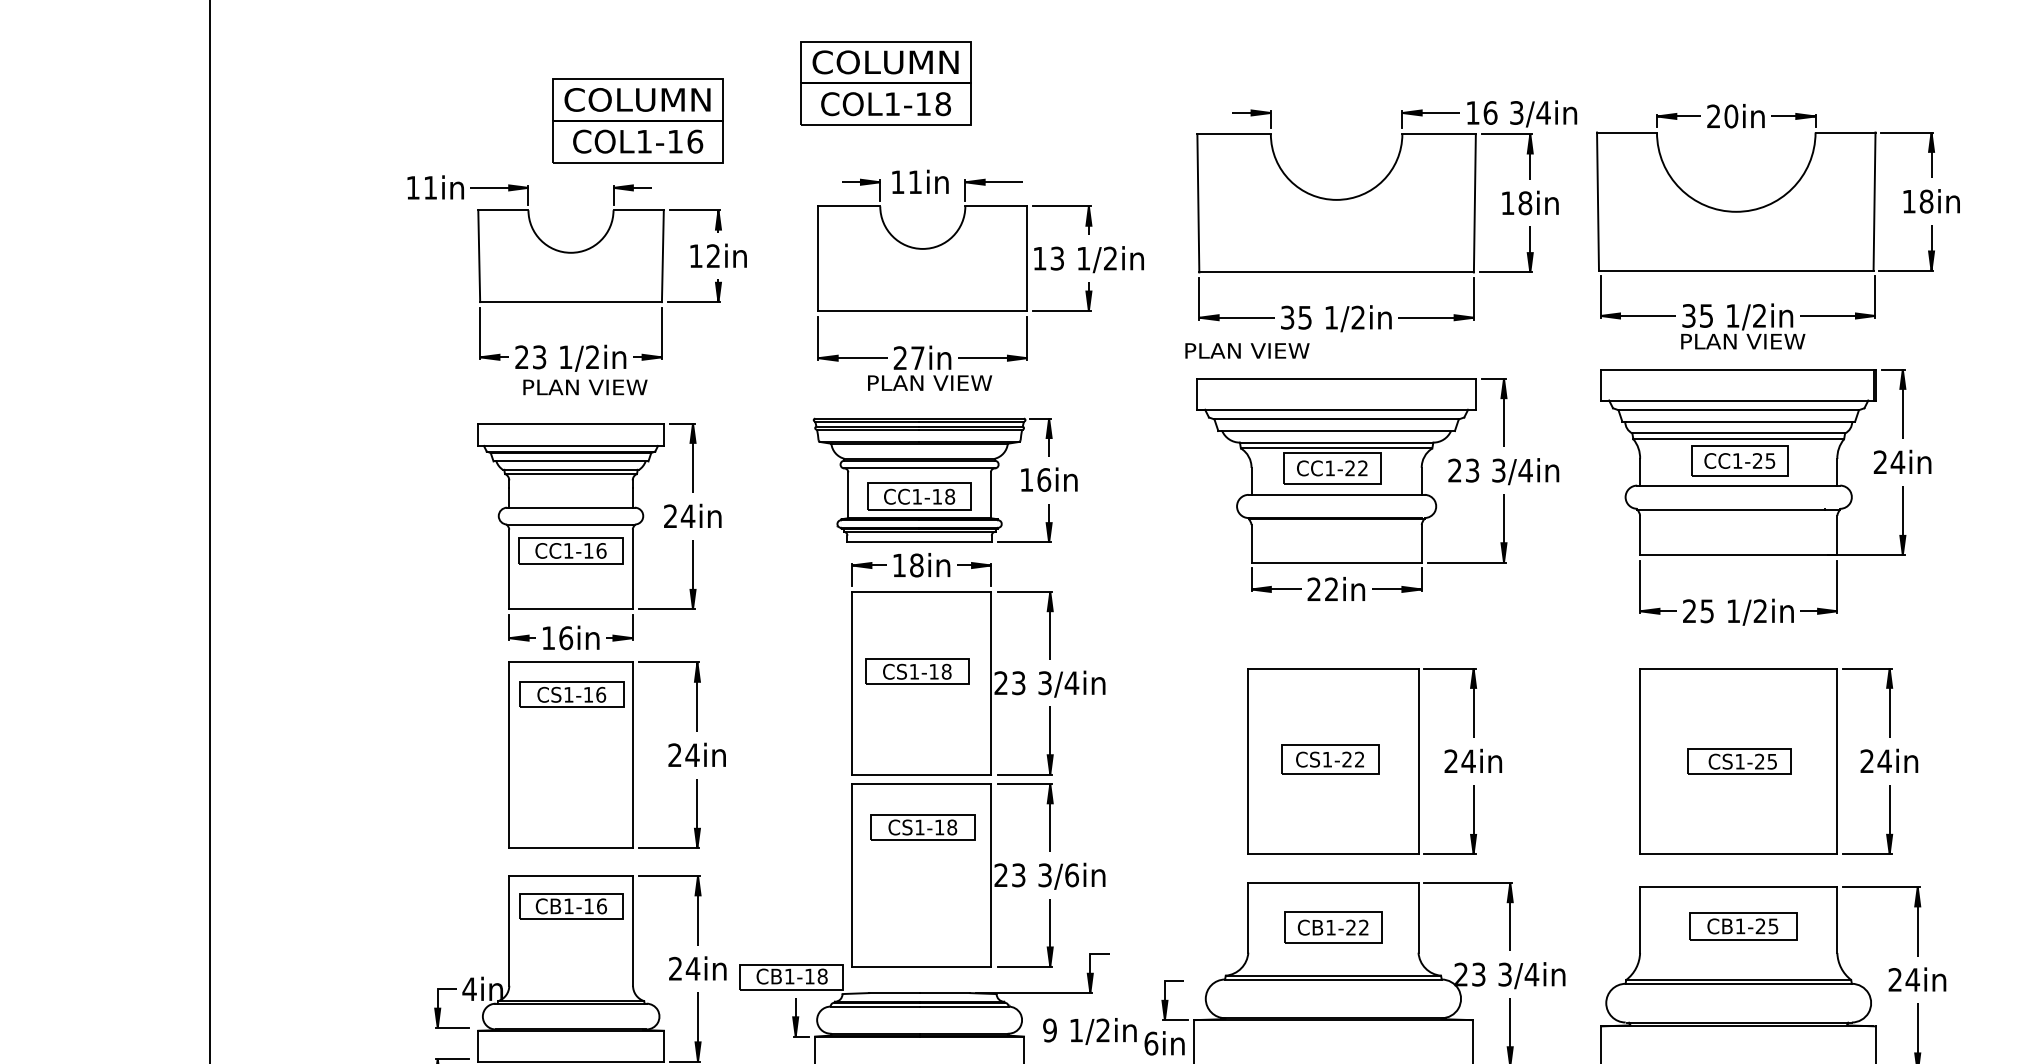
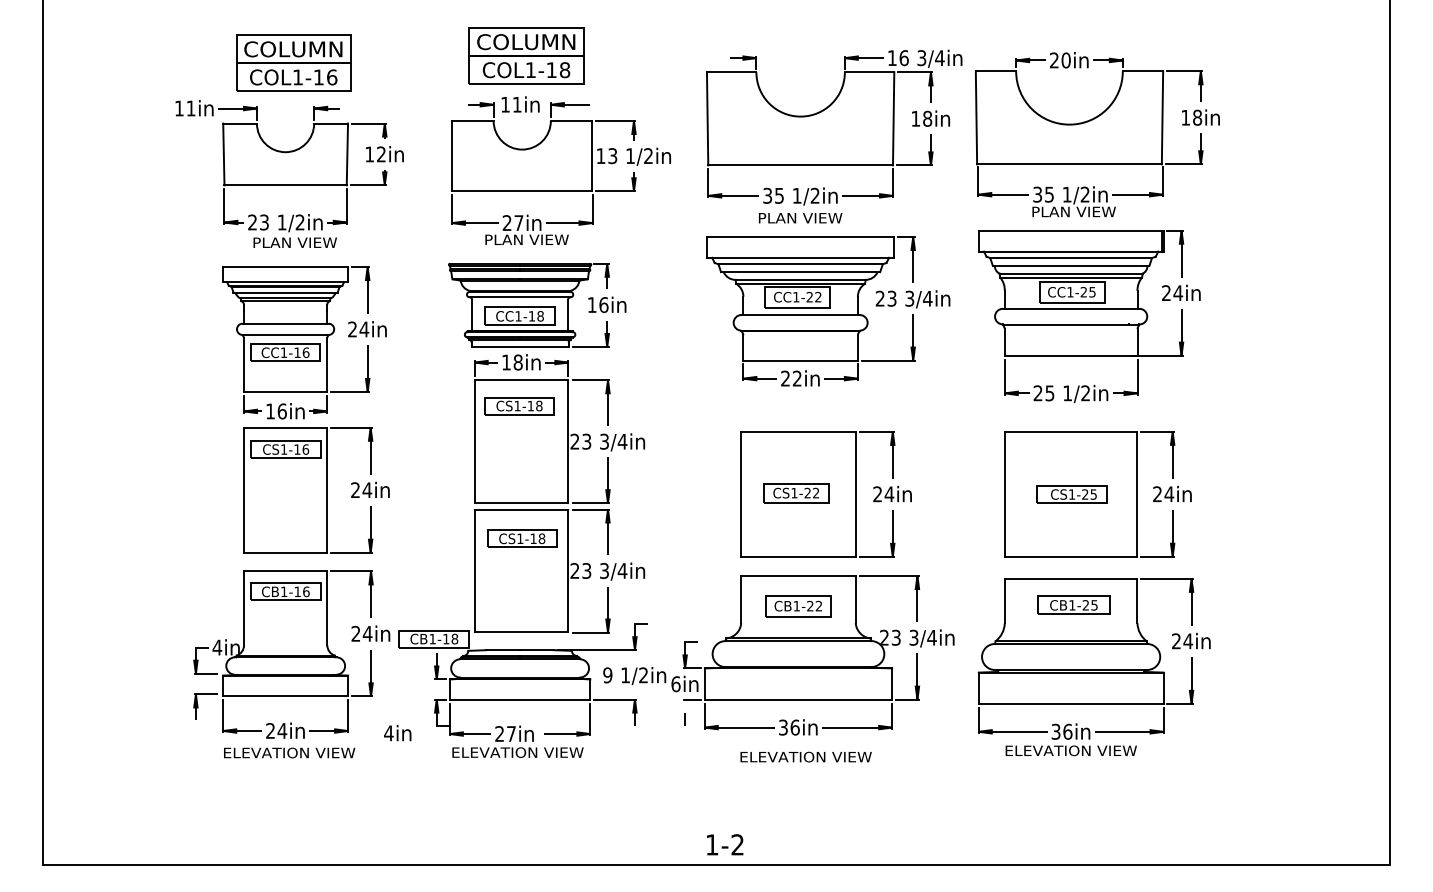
part: (886, 82) -> (526, 55), moved
part: (637, 119) -> (293, 62), moved
text: (1247, 351) -> (800, 218), moved
part: (917, 672) -> (519, 406), moved
text: (1071, 874) -> (622, 570), 3/6 -> 3/4

